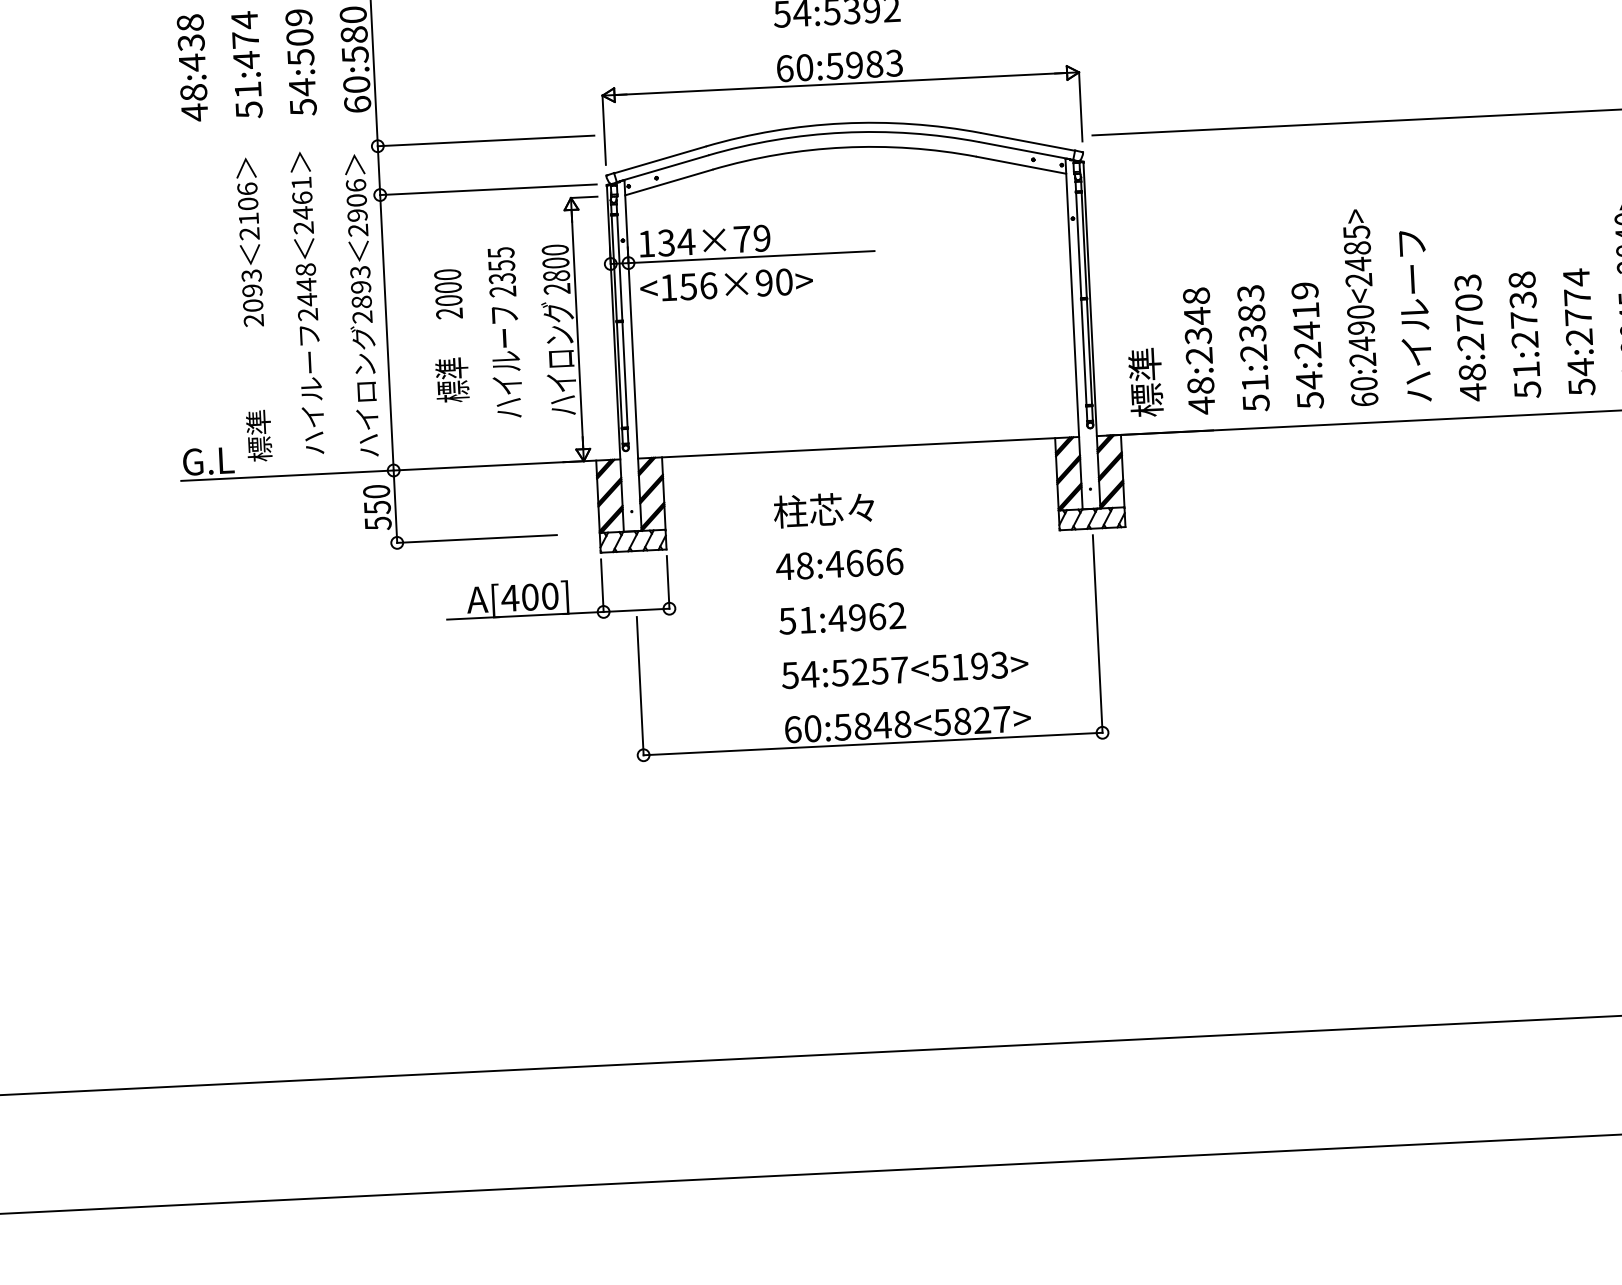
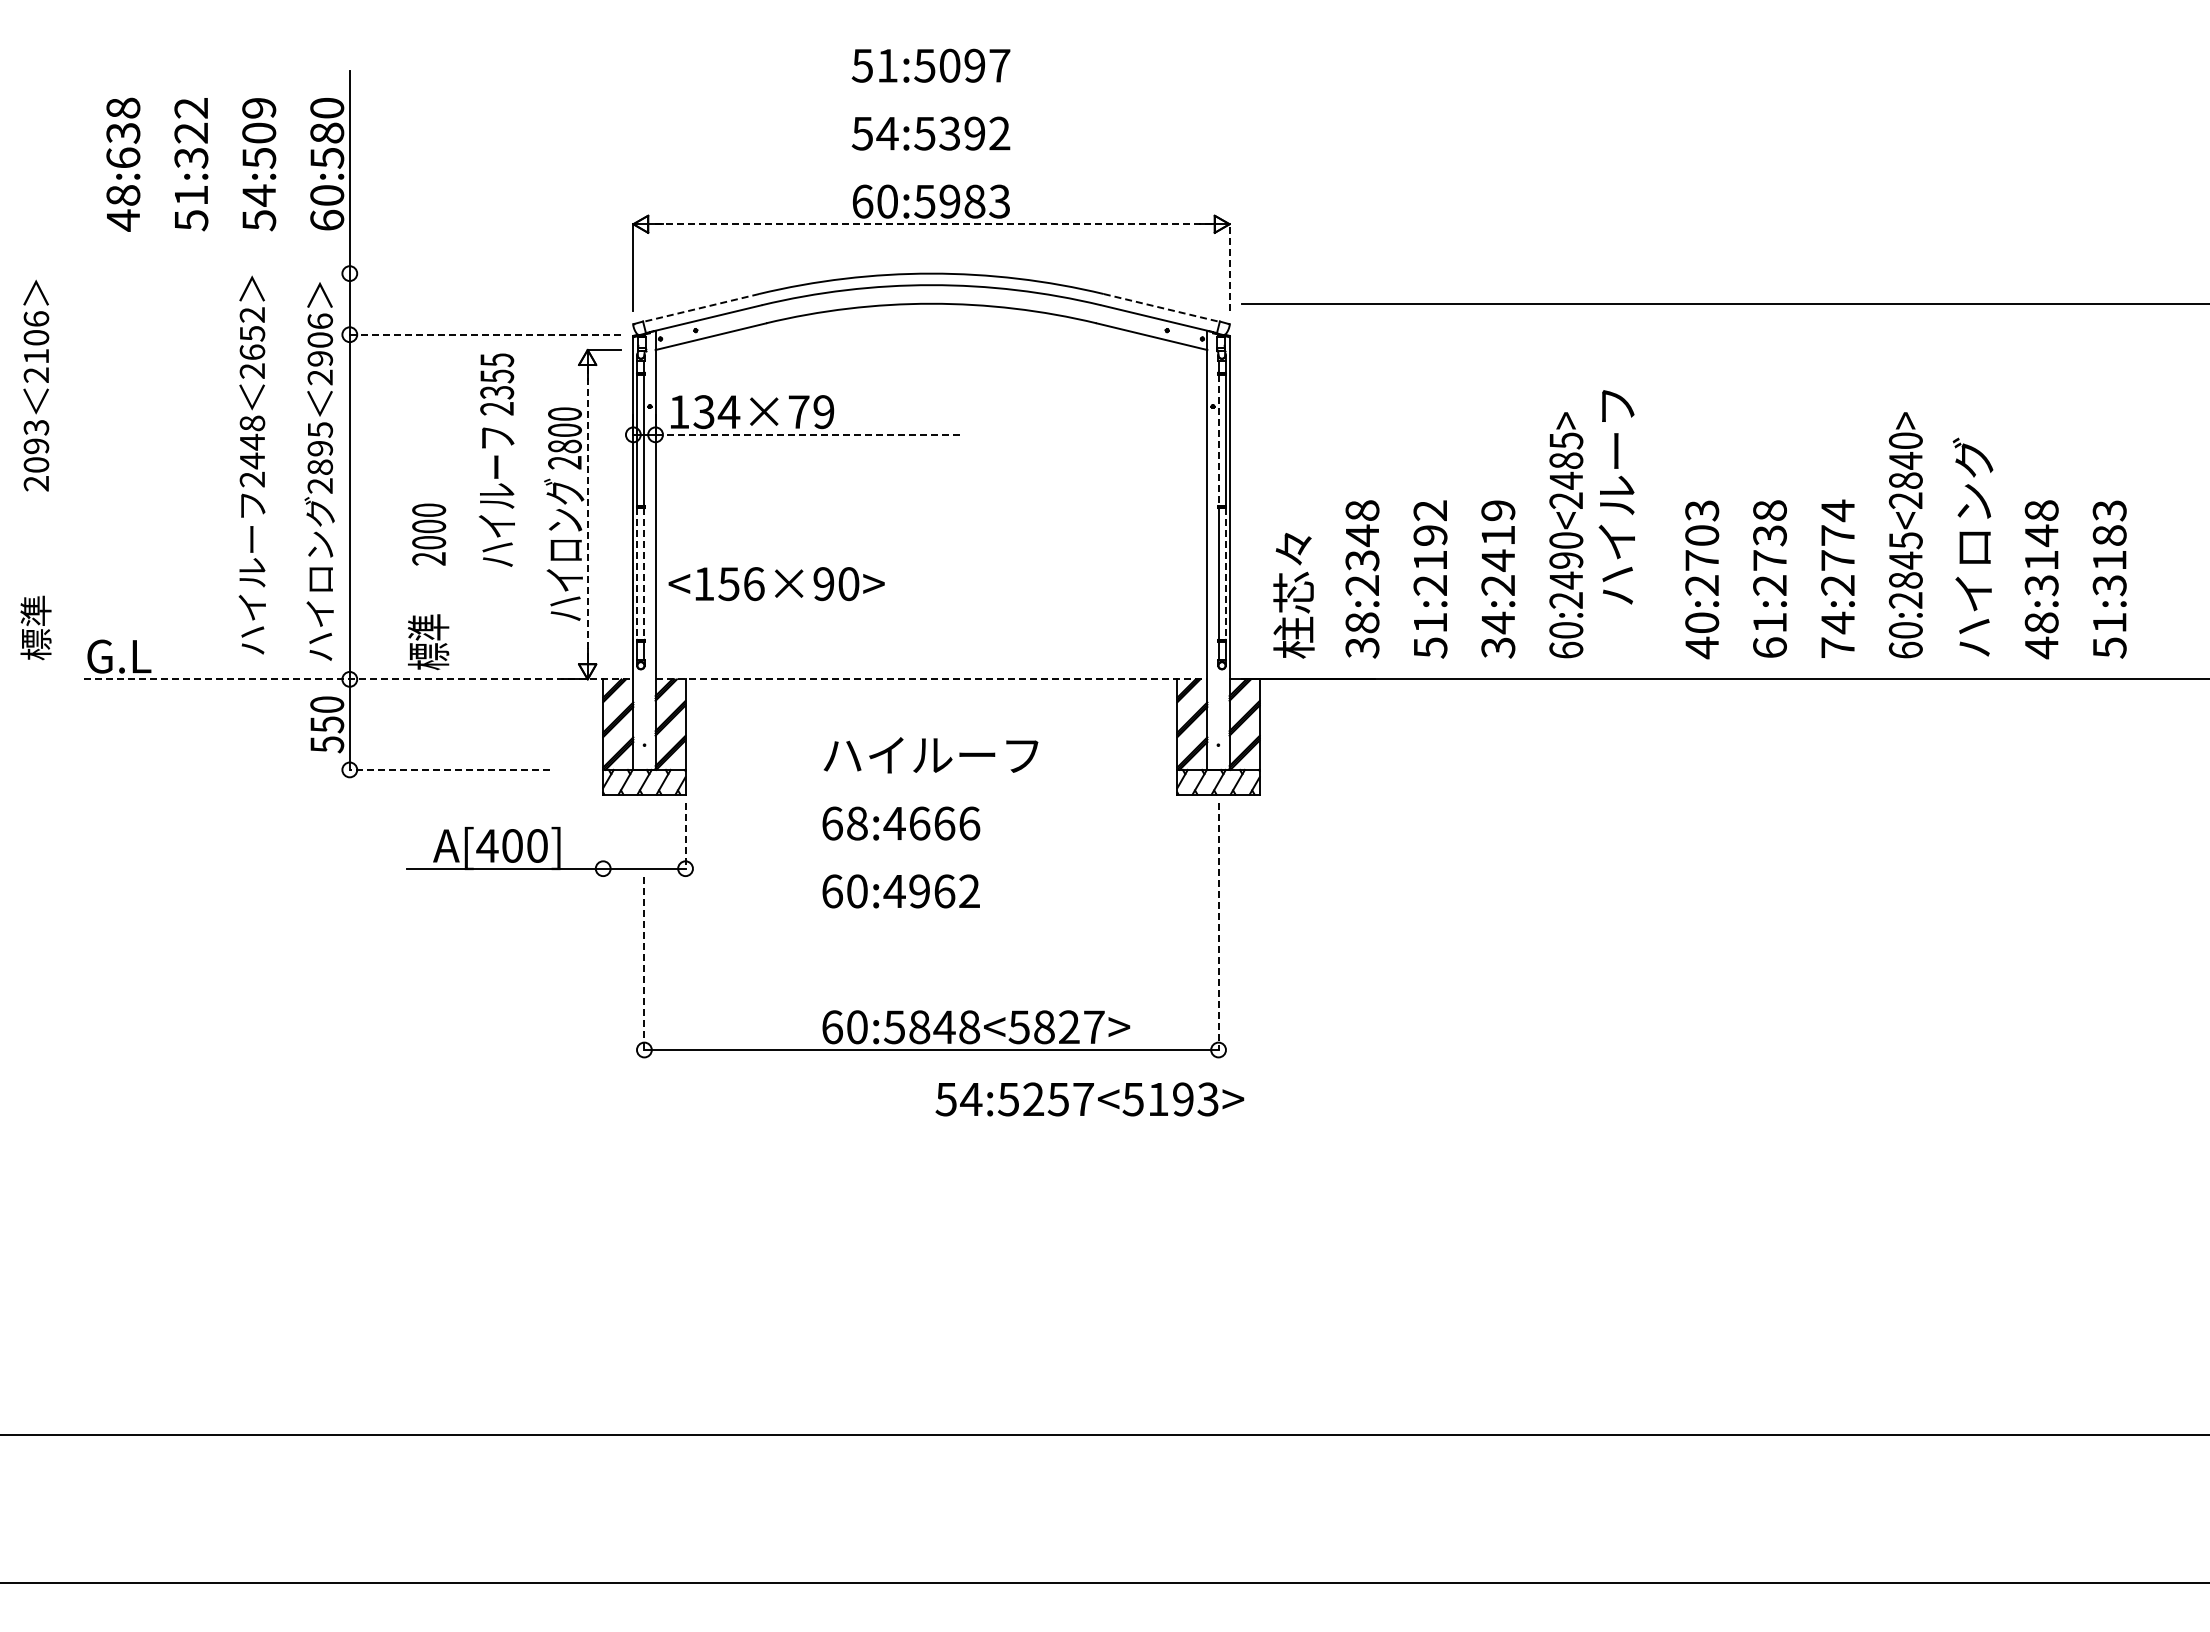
text: (245, 40) -> (191, 133), 51:474 -> 51:322
text: (192, 63) -> (123, 158), 48:438 -> 48:638
line: (840, 84) -> (931, 224), solid -> dashed
line: (1080, 106) -> (1229, 266), solid -> dashed
line: (485, 140) -> (484, 273), removed
line: (1027, 141) -> (1161, 307), solid -> dashed
line: (660, 159) -> (701, 307), solid -> dashed
line: (488, 189) -> (485, 334), solid -> dashed
text: (302, 197) -> (252, 333), 2461 -> 2652
line: (1078, 245) -> (1218, 440), solid -> dashed
line: (751, 256) -> (809, 434), solid -> dashed
text: (359, 271) -> (319, 429), 2893 -> 2895
text: (726, 285) -> (776, 584), moved
text: (252, 309) -> (35, 469), moved
text: (1251, 313) -> (1430, 535), 51:2383 -> 51:2192
text: (1414, 316) -> (1616, 497), moved
line: (577, 330) -> (587, 515), solid -> dashed
text: (504, 332) -> (496, 459), moved
text: (450, 335) -> (428, 586), moved
line: (1089, 351) -> (1225, 573), solid -> dashed
text: (1144, 365) -> (1293, 594), 標準 -> 柱芯々
text: (1472, 372) -> (1702, 622), 48:2703 -> 40:2703
line: (619, 374) -> (637, 573), solid -> dashed
line: (625, 374) -> (644, 573), solid -> dashed
text: (1582, 386) -> (1838, 647), 54:2774 -> 74:2774
text: (1527, 389) -> (1769, 647), 51:2738 -> 61:2738
text: (1310, 400) -> (1498, 647), 54:2419 -> 34:2419
text: (1201, 405) -> (1362, 647), 48:2348 -> 38:2348
line: (858, 447) -> (931, 679), solid -> dashed
line: (400, 470) -> (358, 679), solid -> dashed
text: (859, 507) -> (929, 754), 柱芯々 -> ハイルーフ
line: (476, 538) -> (449, 769), solid -> dashed
text: (785, 566) -> (832, 823), 48:4666 -> 68:4666
line: (668, 582) -> (685, 836), solid -> dashed
line: (602, 585) -> (603, 835), removed
text: (797, 620) -> (844, 891), 51:4962 -> 60:4962
line: (1097, 634) -> (1218, 926), solid -> dashed
text: (904, 669) -> (1089, 1099), moved
line: (640, 686) -> (644, 963), solid -> dashed

